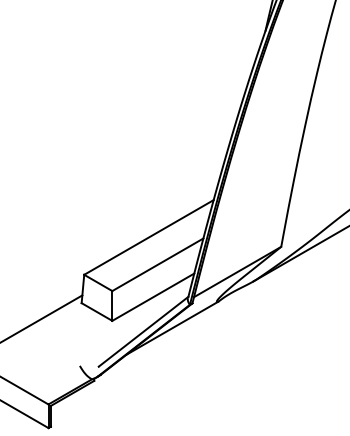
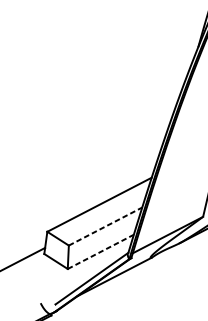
line: (157, 264) -> (105, 226), solid -> dashed
line: (153, 296) -> (100, 251), solid -> dashed

